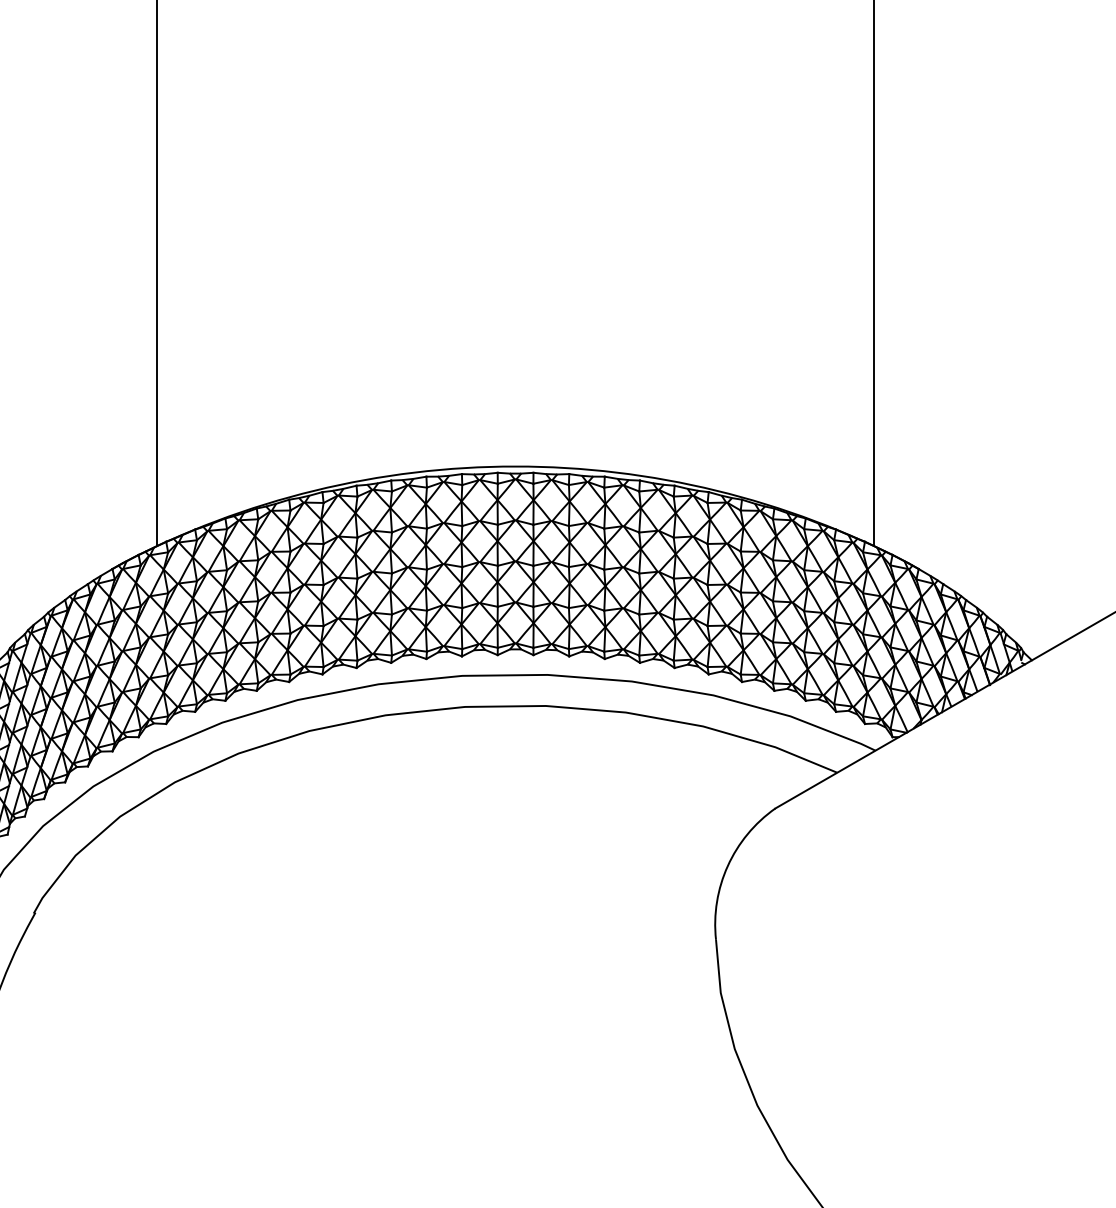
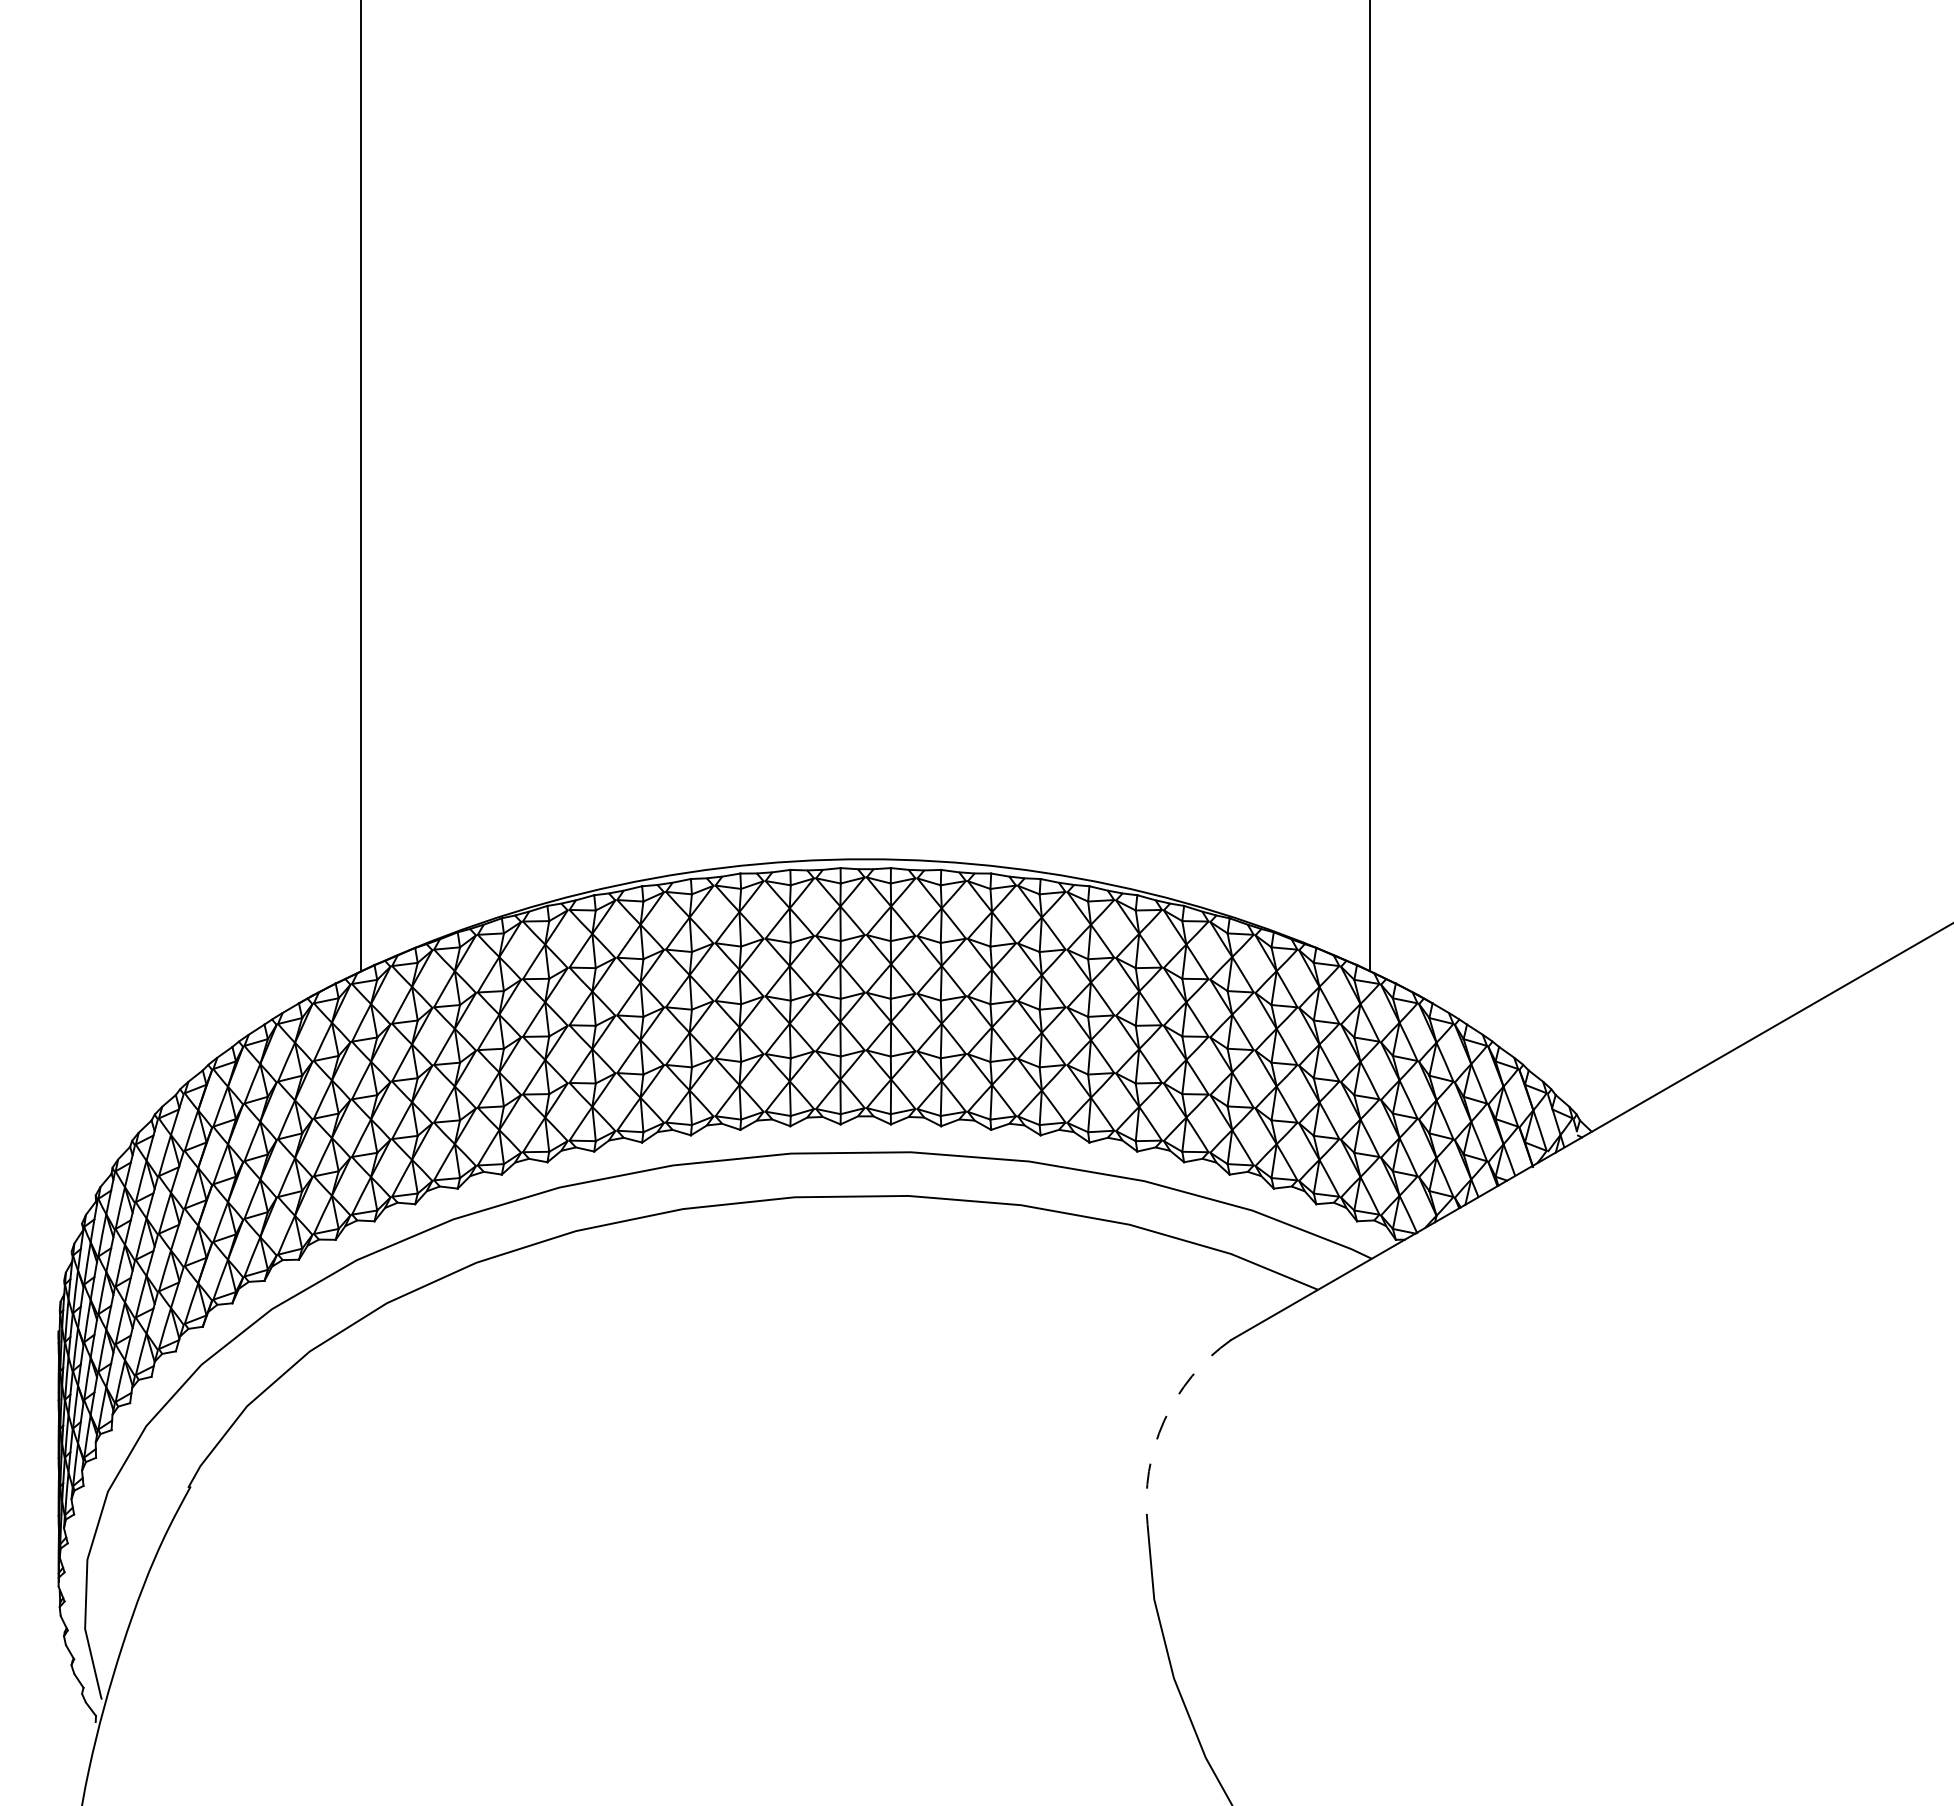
arc: (728, 865) -> (1164, 1420), solid -> dashed

